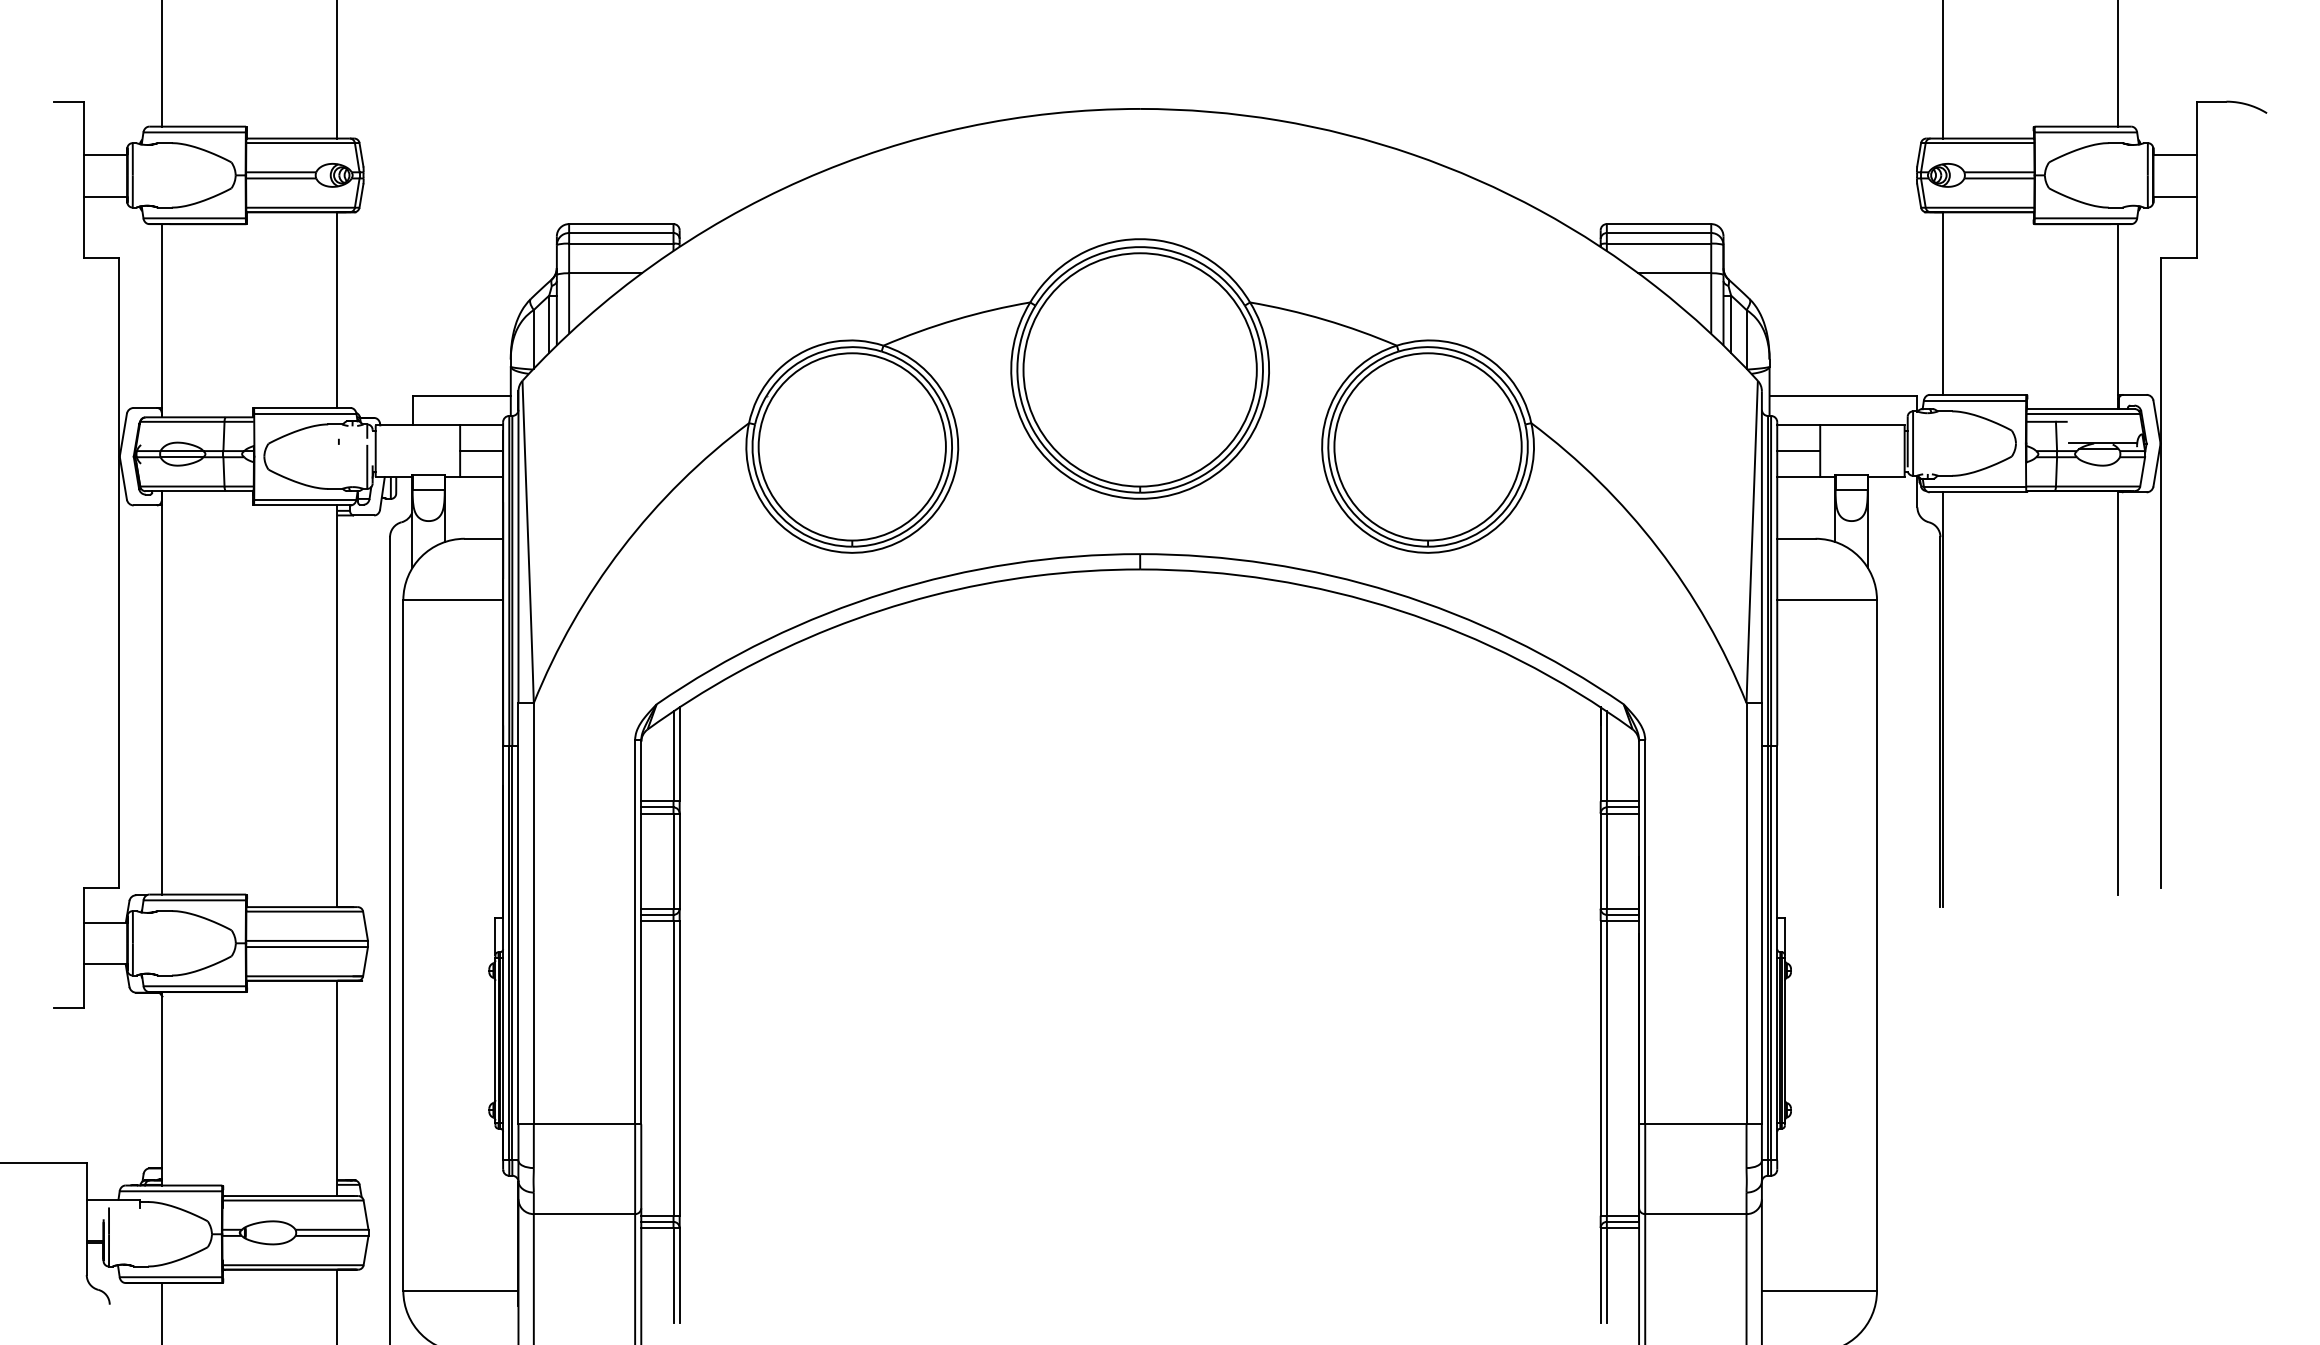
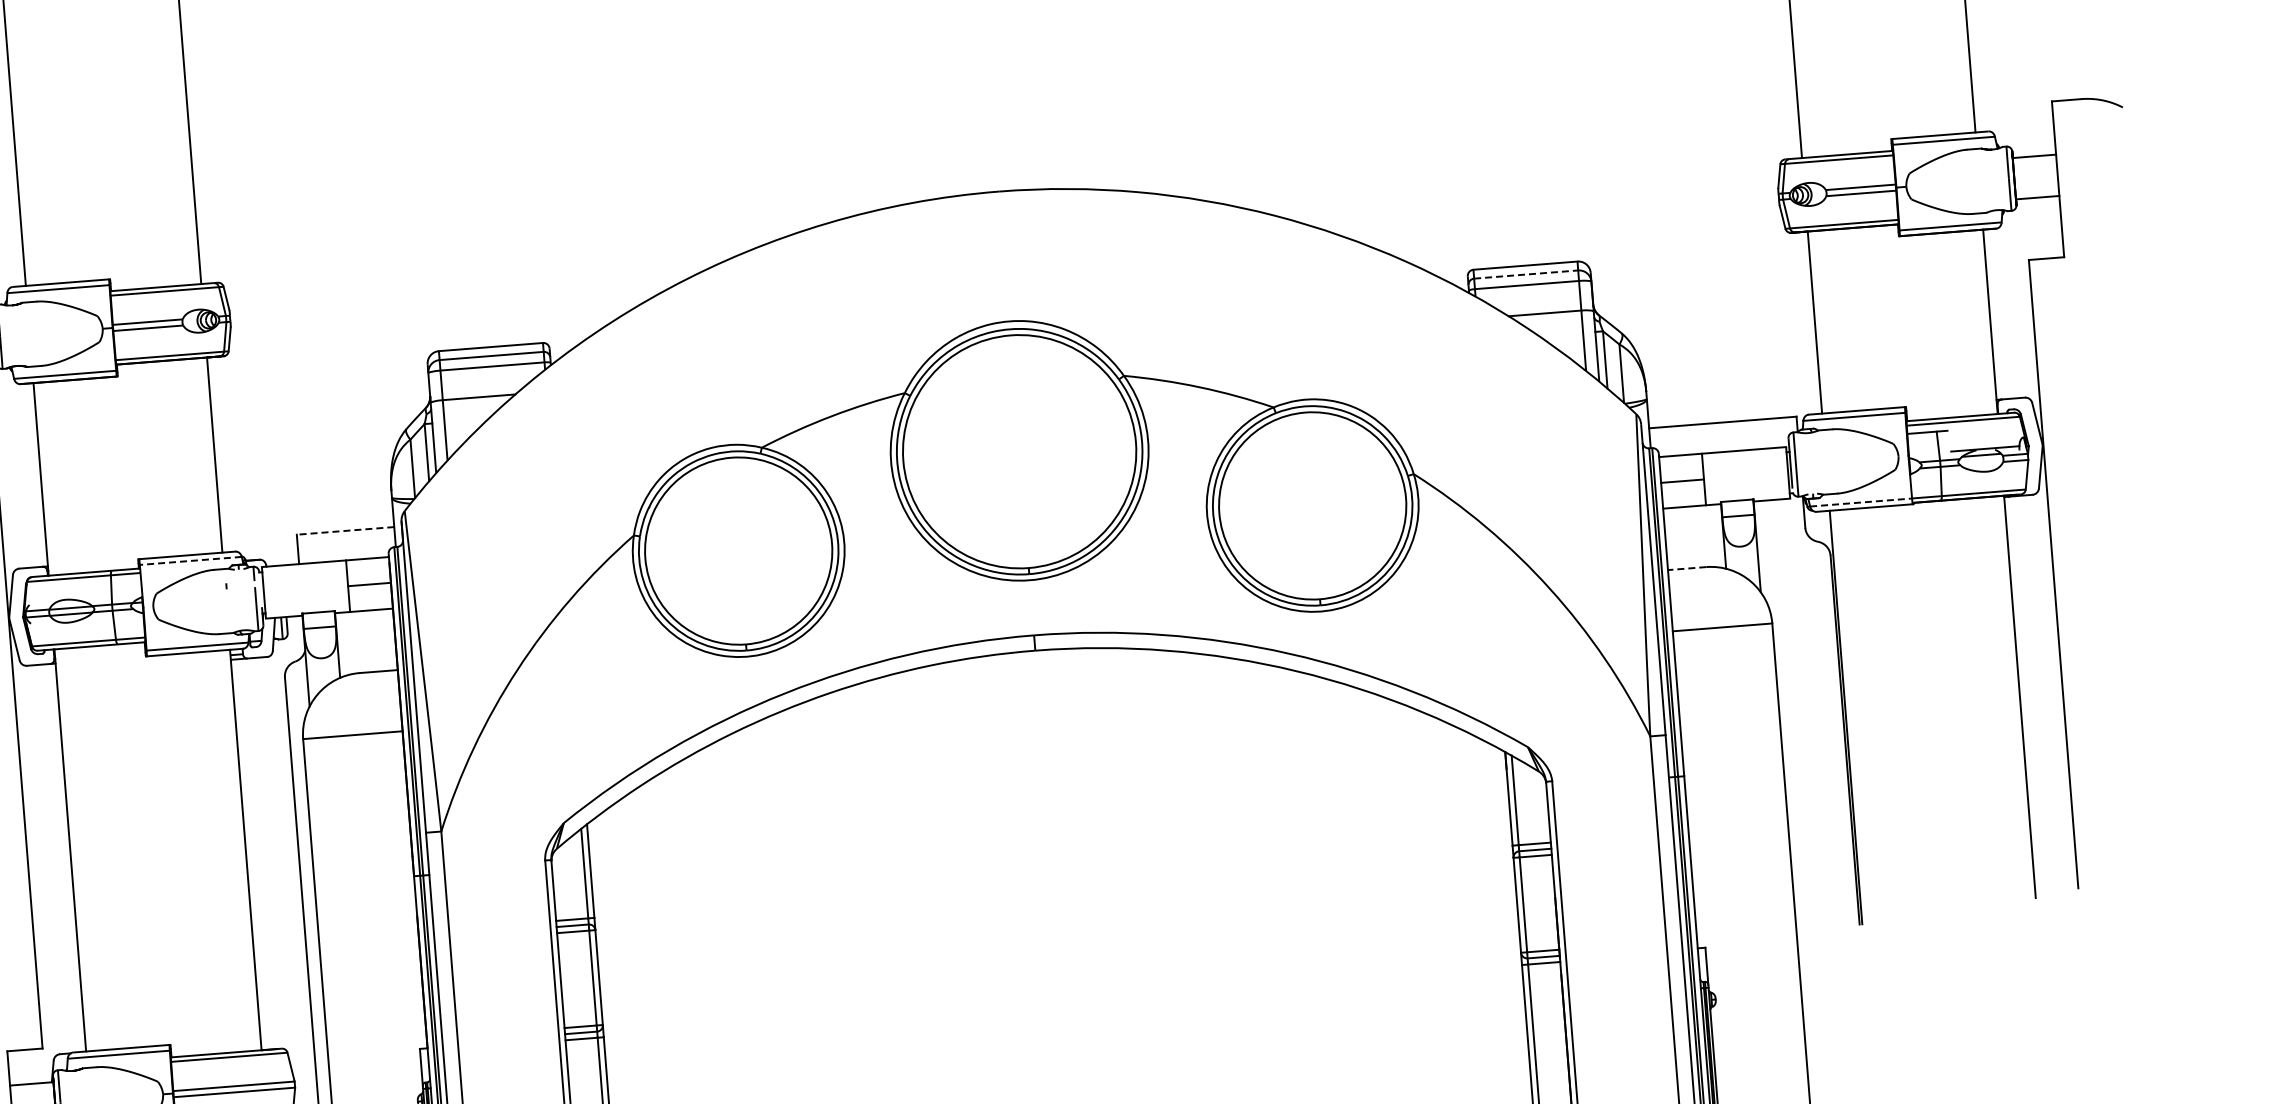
line: (1659, 233) -> (1526, 274), solid -> dashed
line: (461, 395) -> (345, 530), solid -> dashed
line: (304, 413) -> (189, 560), solid -> dashed
line: (1975, 486) -> (1861, 502), solid -> dashed
line: (1795, 538) -> (1686, 568), solid -> dashed

